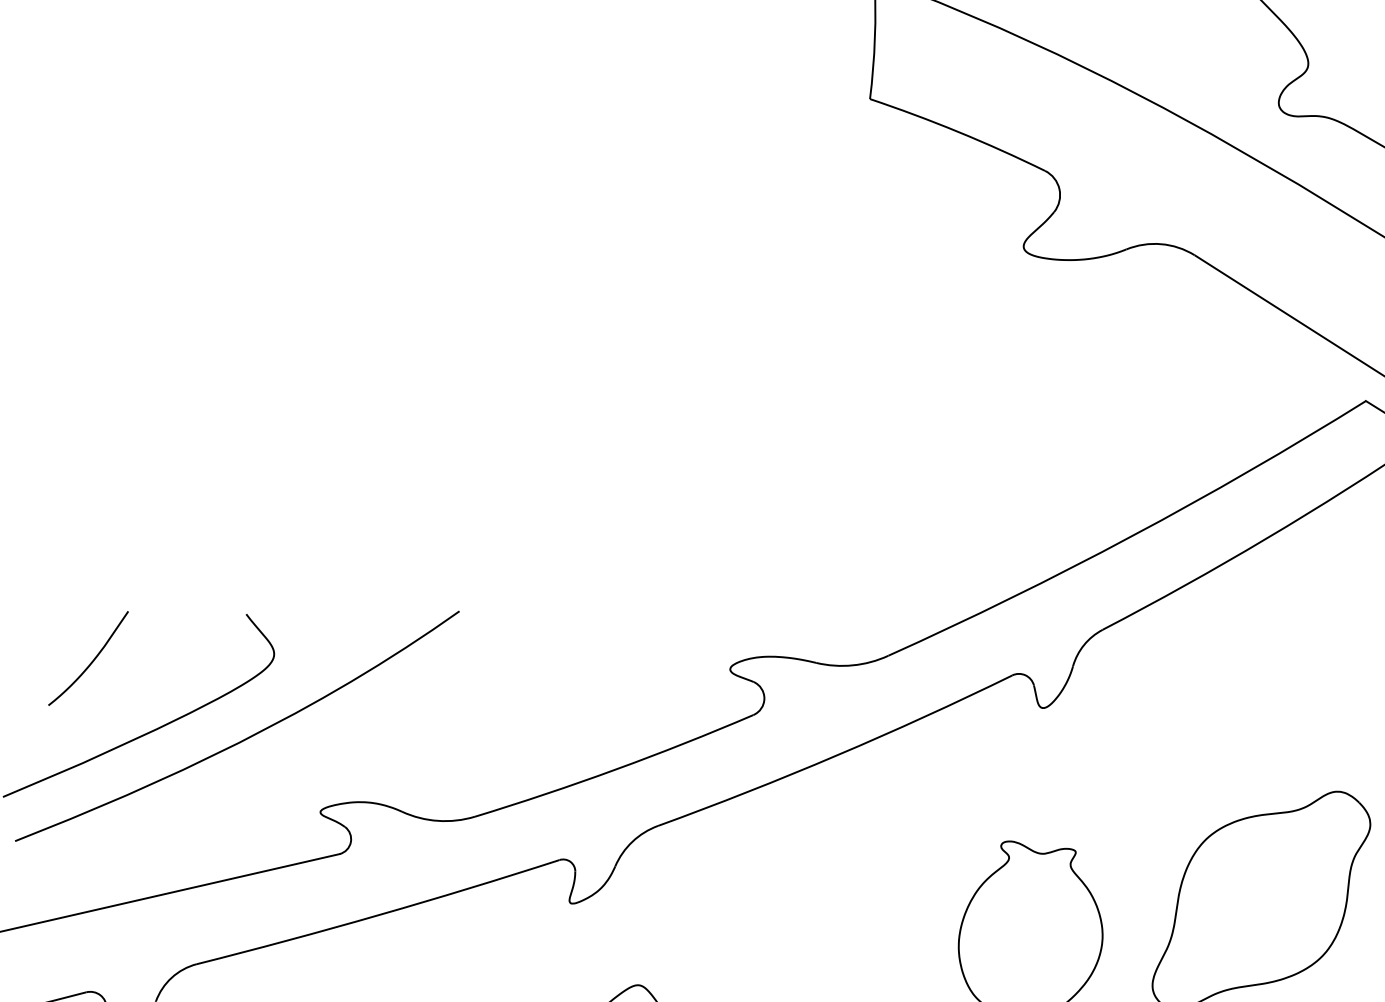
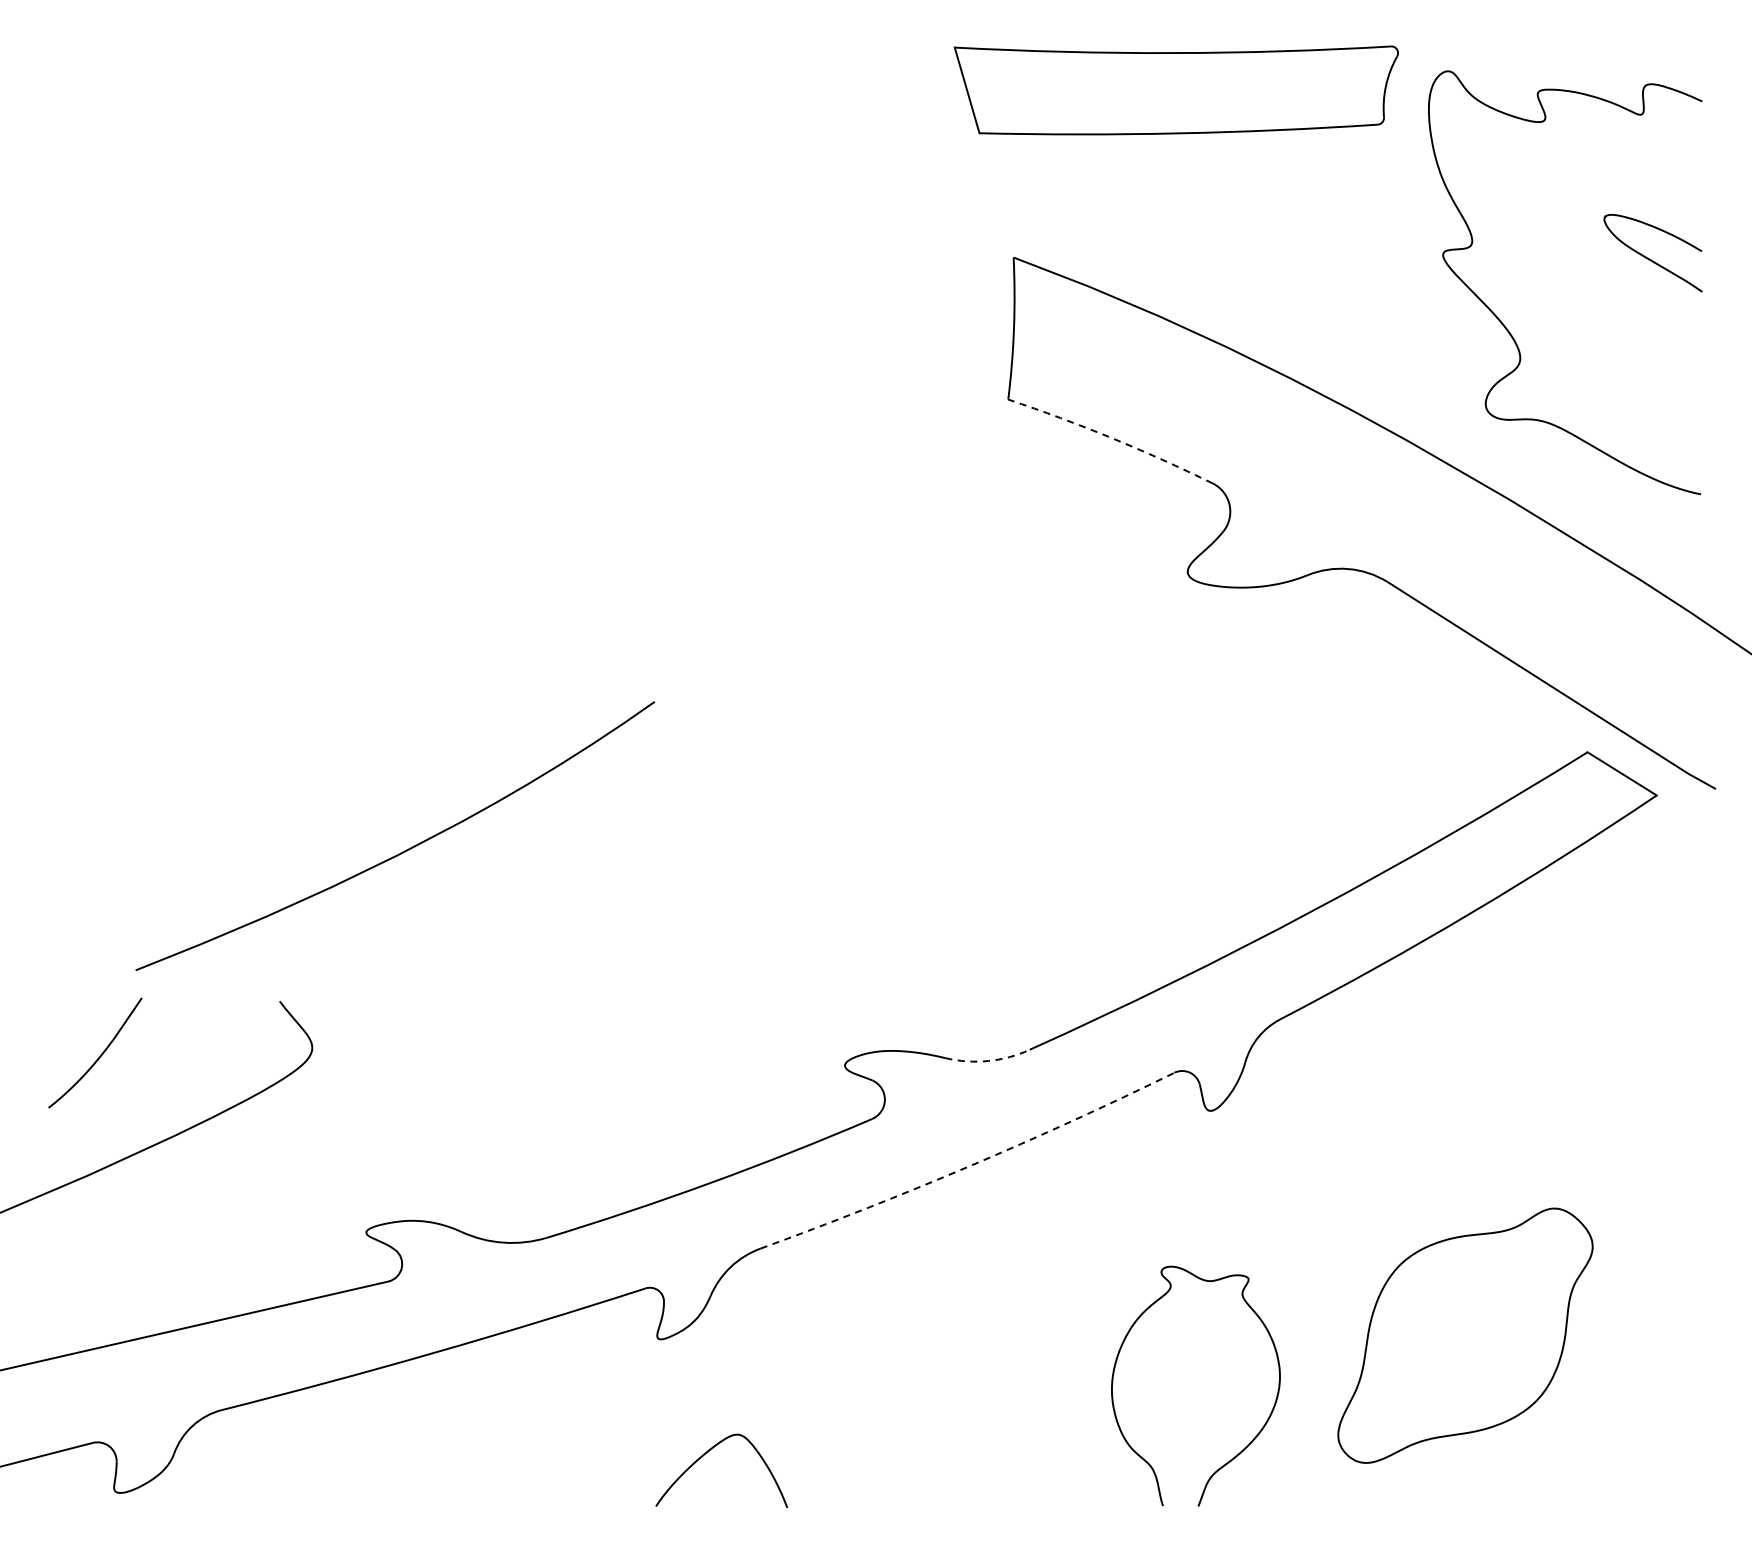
arc: (958, 132) -> (1111, 438), solid -> dashed
arc: (853, 665) -> (988, 1061), solid -> dashed
curve: (243, 739) -> (402, 851), moved
arc: (836, 755) -> (969, 1166), solid -> dashed

